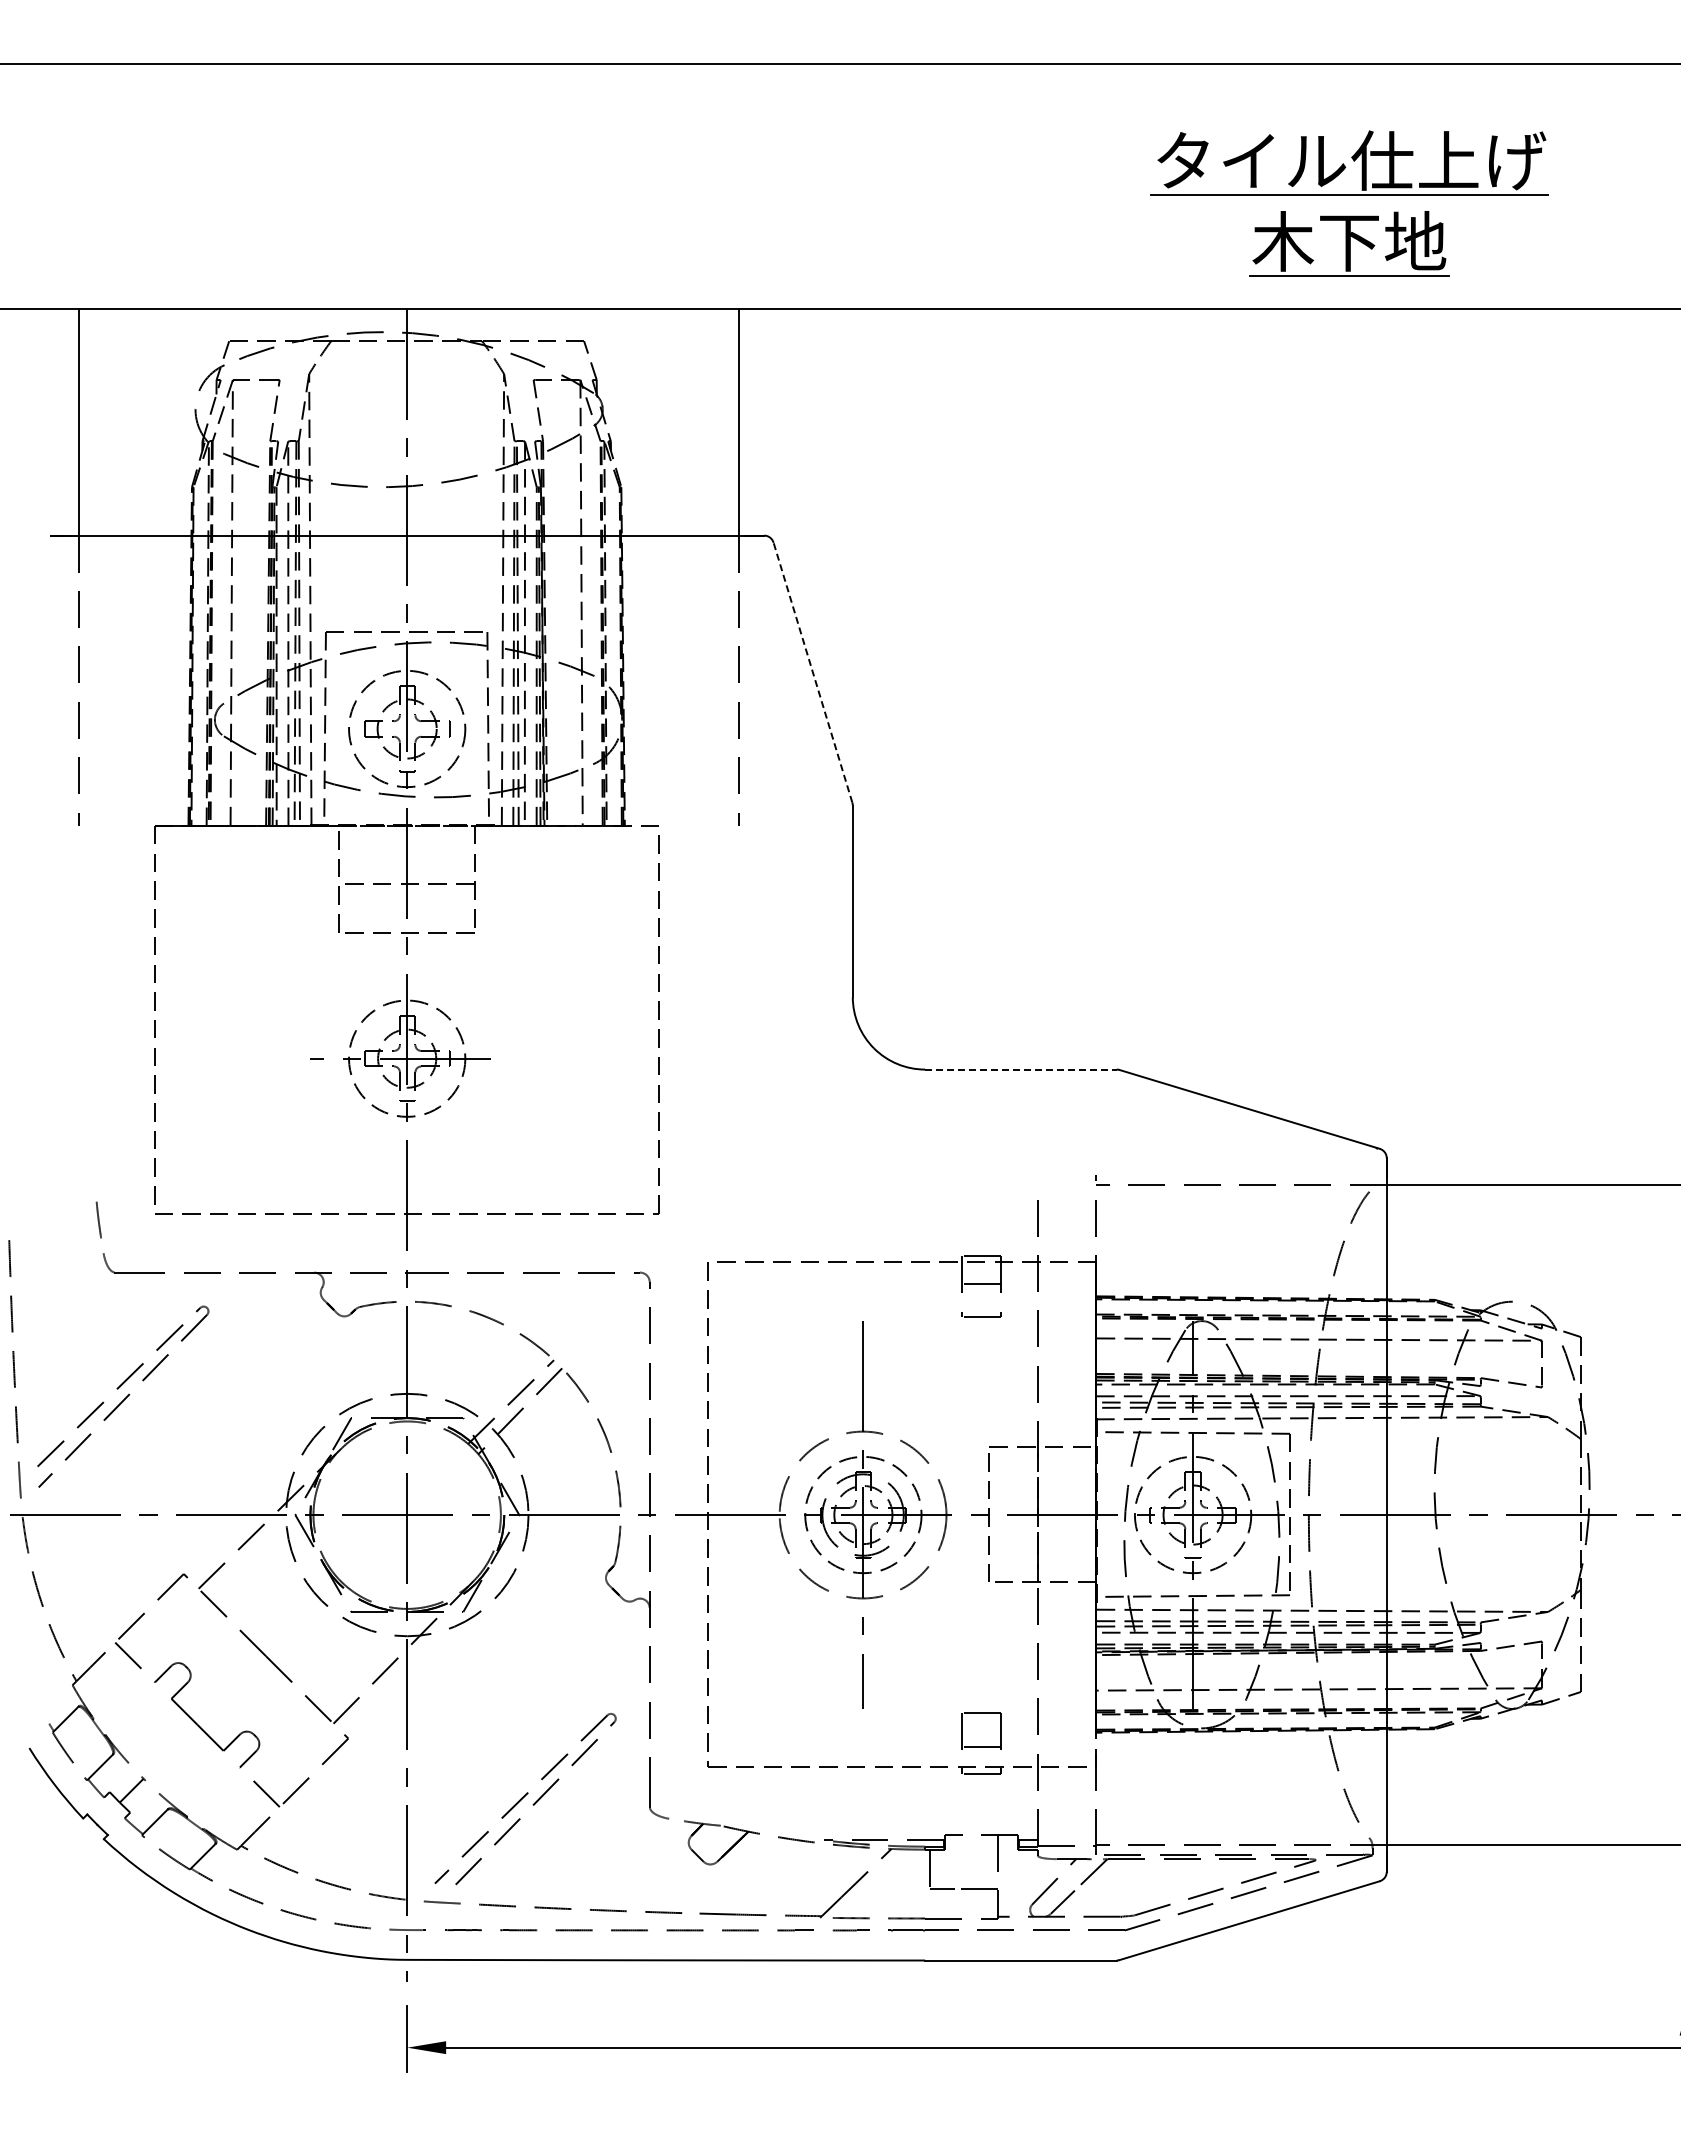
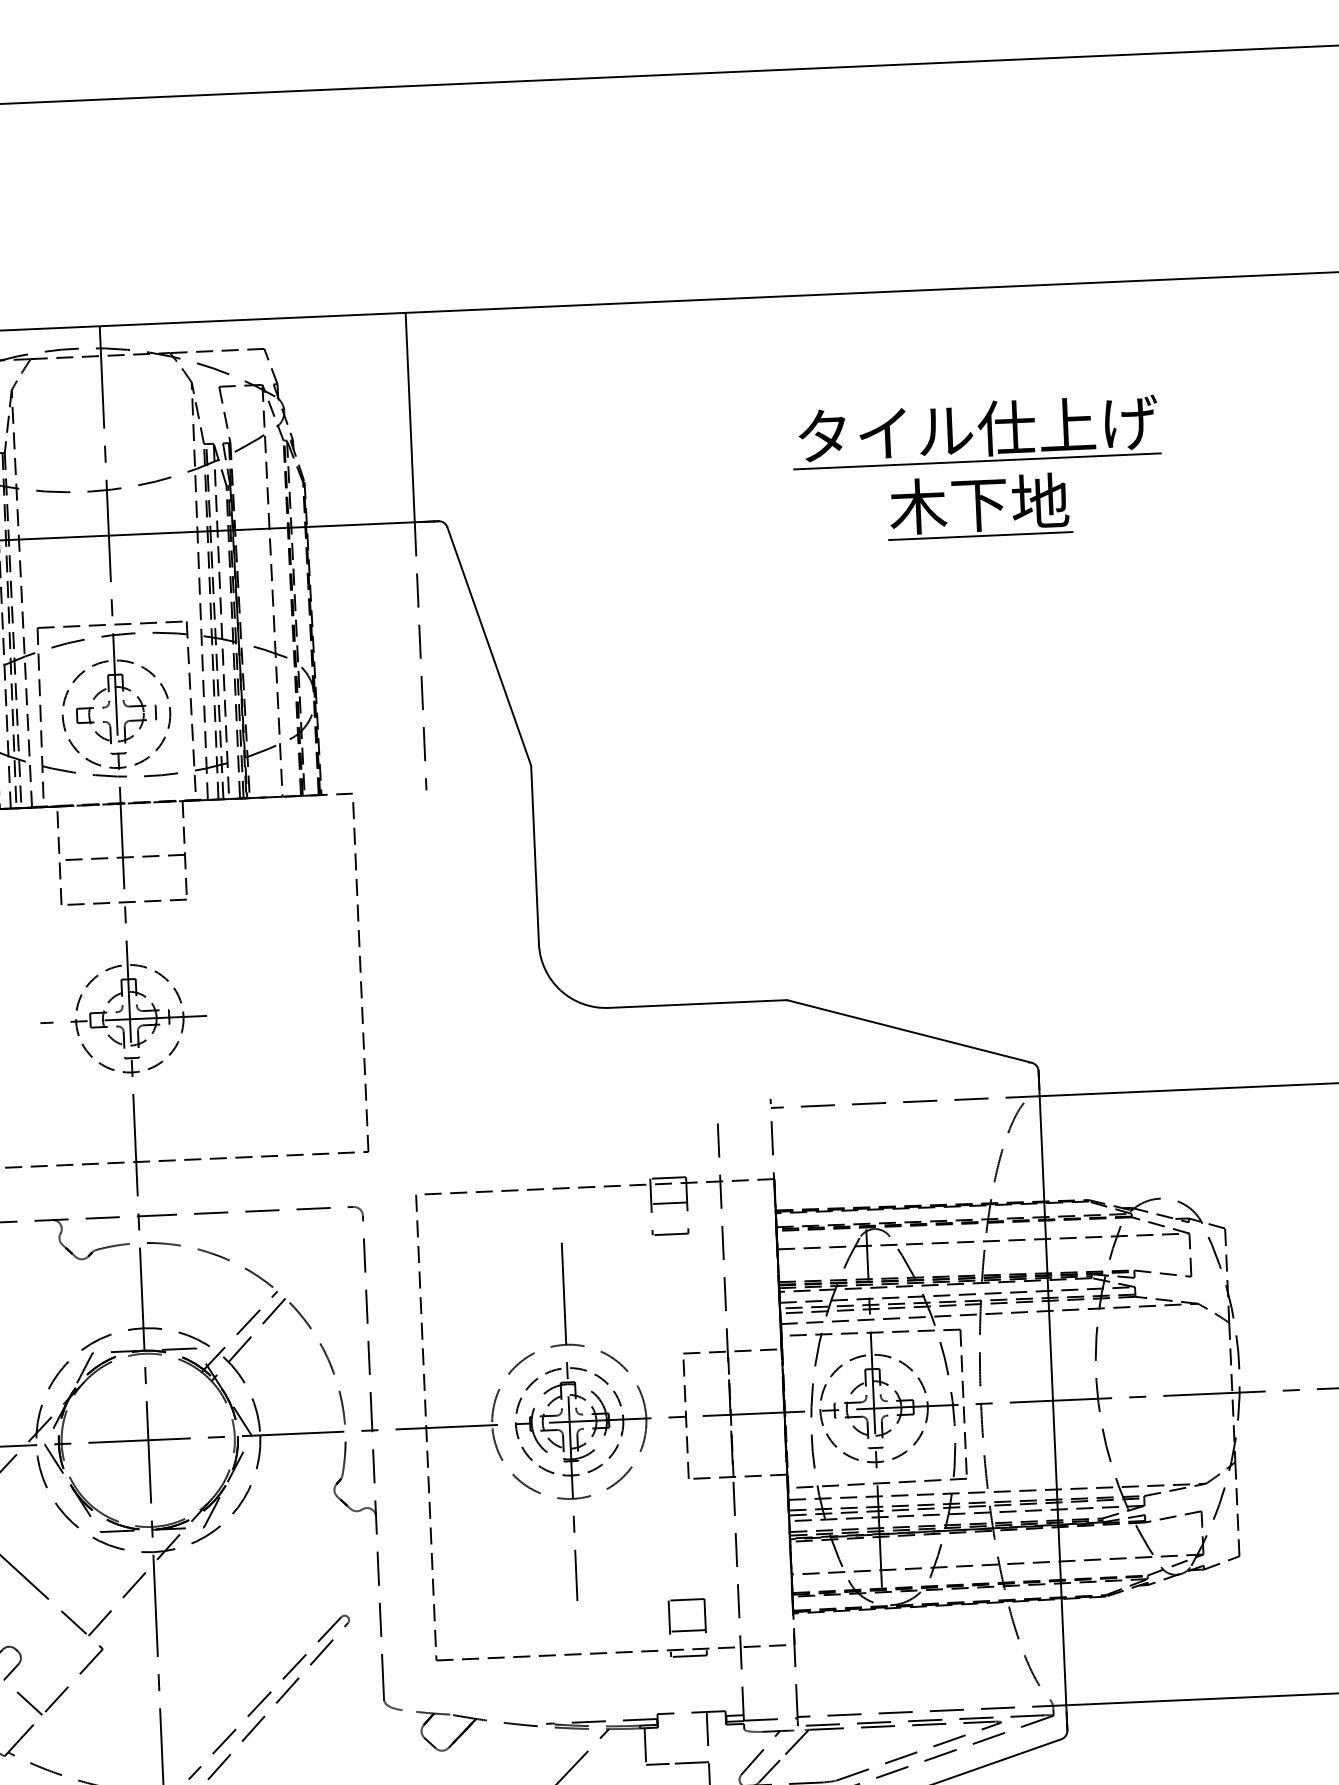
part: (1349, 195) -> (977, 461), moved
line: (813, 672) -> (489, 645), dashed -> solid
line: (1020, 1069) -> (696, 1004), dashed -> solid

